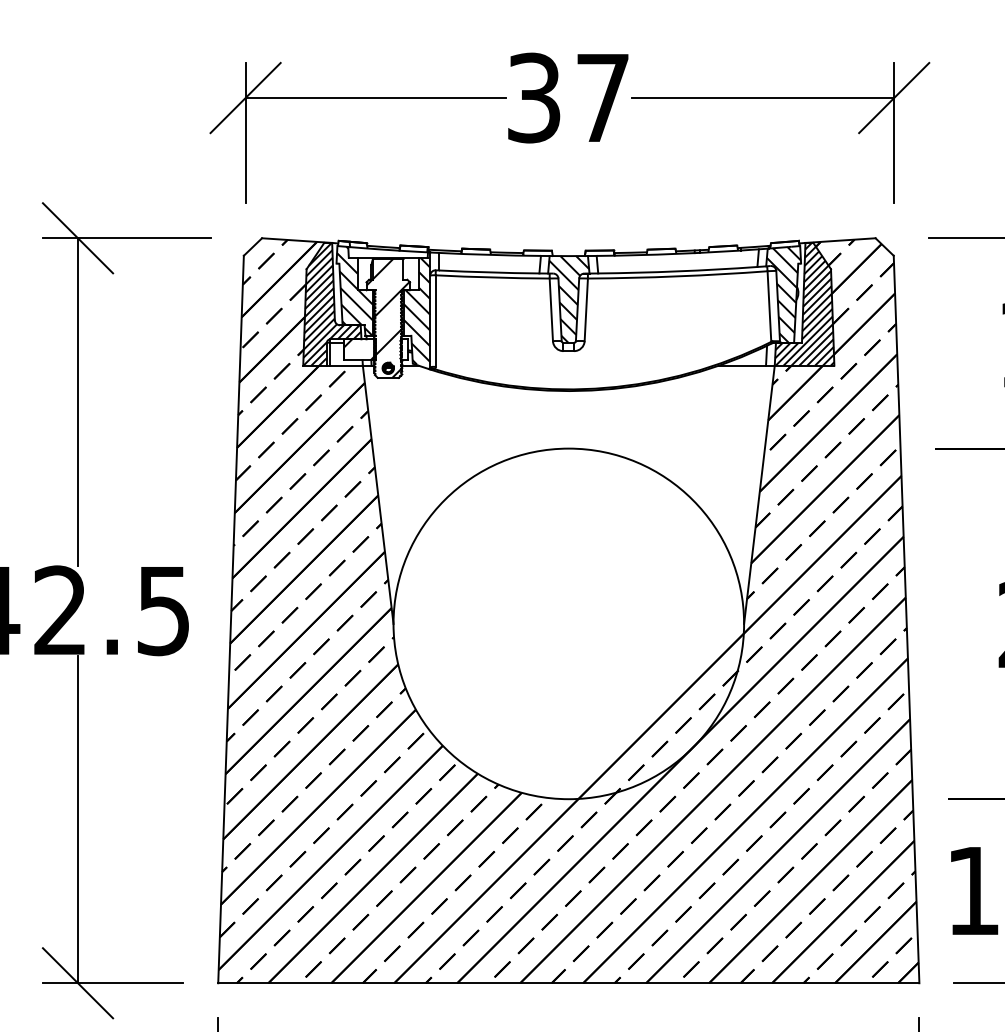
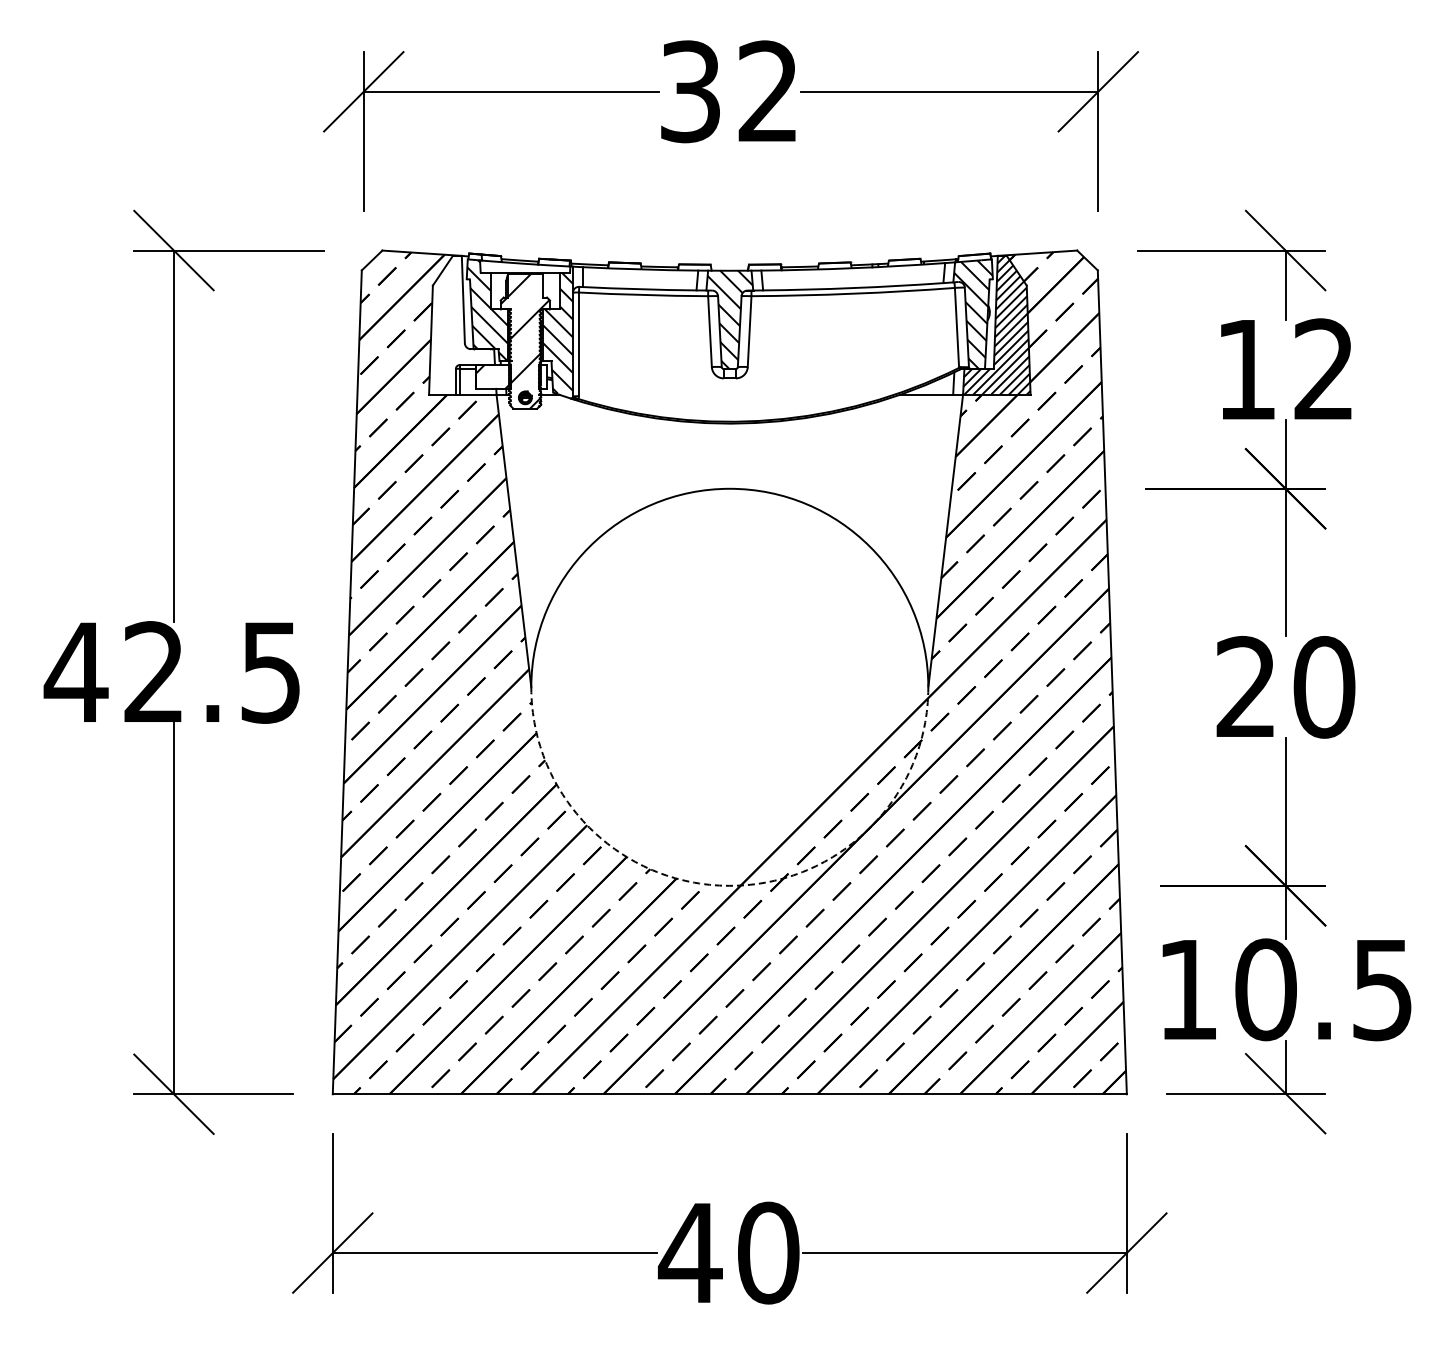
text: (602, 96) -> (767, 90), 37 -> 32
hatch: (331, 303) -> (461, 324), removed
arc: (568, 798) -> (729, 885), solid -> dashed

